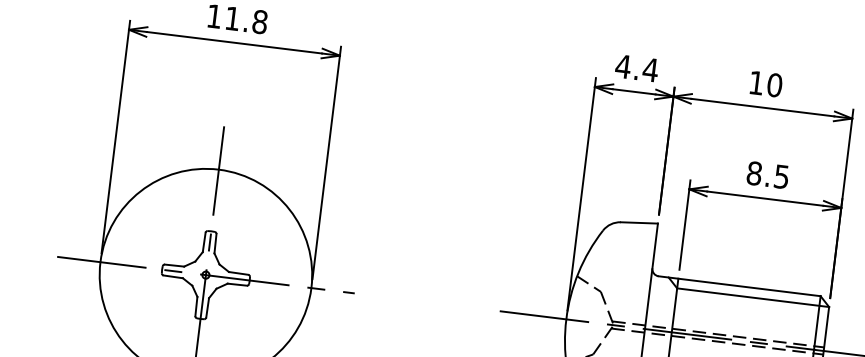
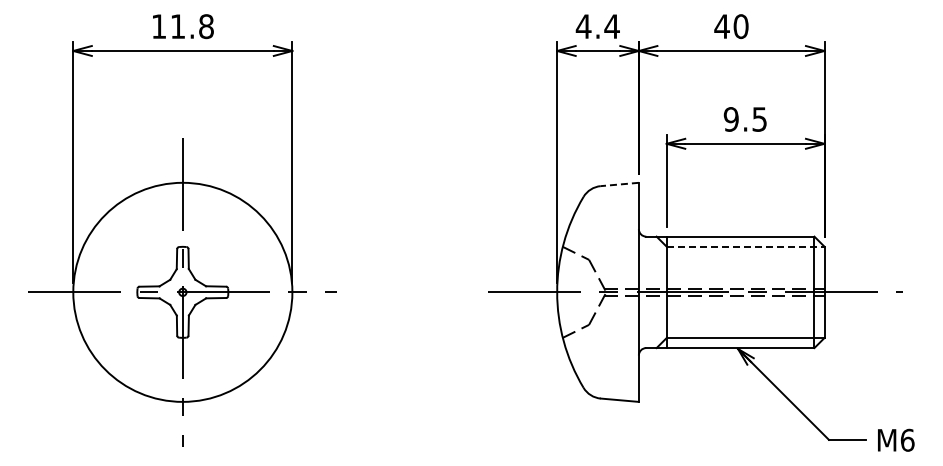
text: (755, 82) -> (721, 26), 10 -> 40
text: (753, 173) -> (730, 119), 8.5 -> 9.5
line: (639, 222) -> (619, 184), solid -> dashed
line: (753, 297) -> (745, 246), solid -> dashed

